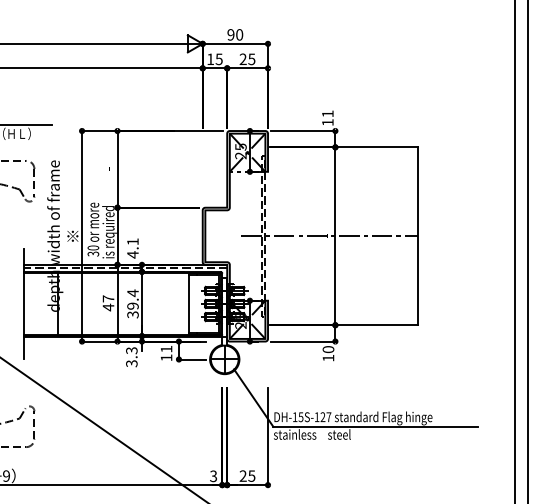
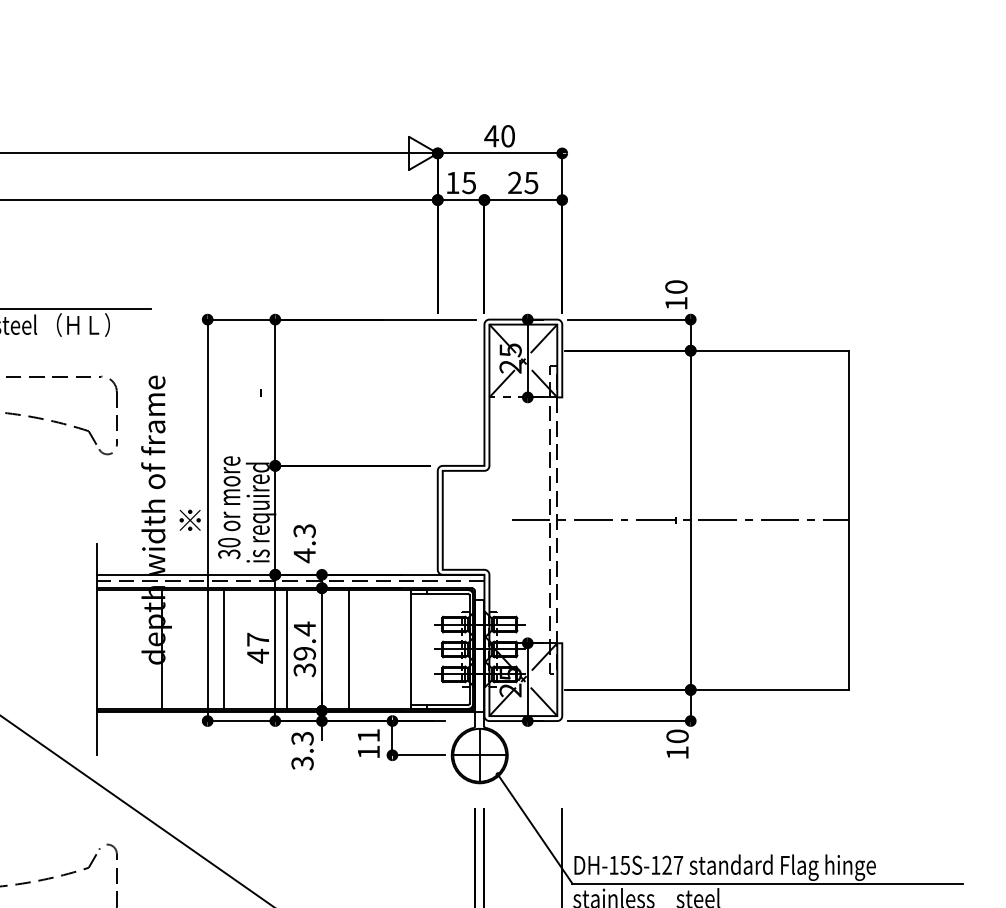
text: (230, 34) -> (490, 135), 90 -> 40
text: (327, 113) -> (675, 286), 11 -> 10
text: (132, 241) -> (303, 530), 4.1 -> 4.3
line: (90, 303) -> (223, 648), added
line: (123, 303) -> (286, 648), added
line: (156, 303) -> (349, 648), added

